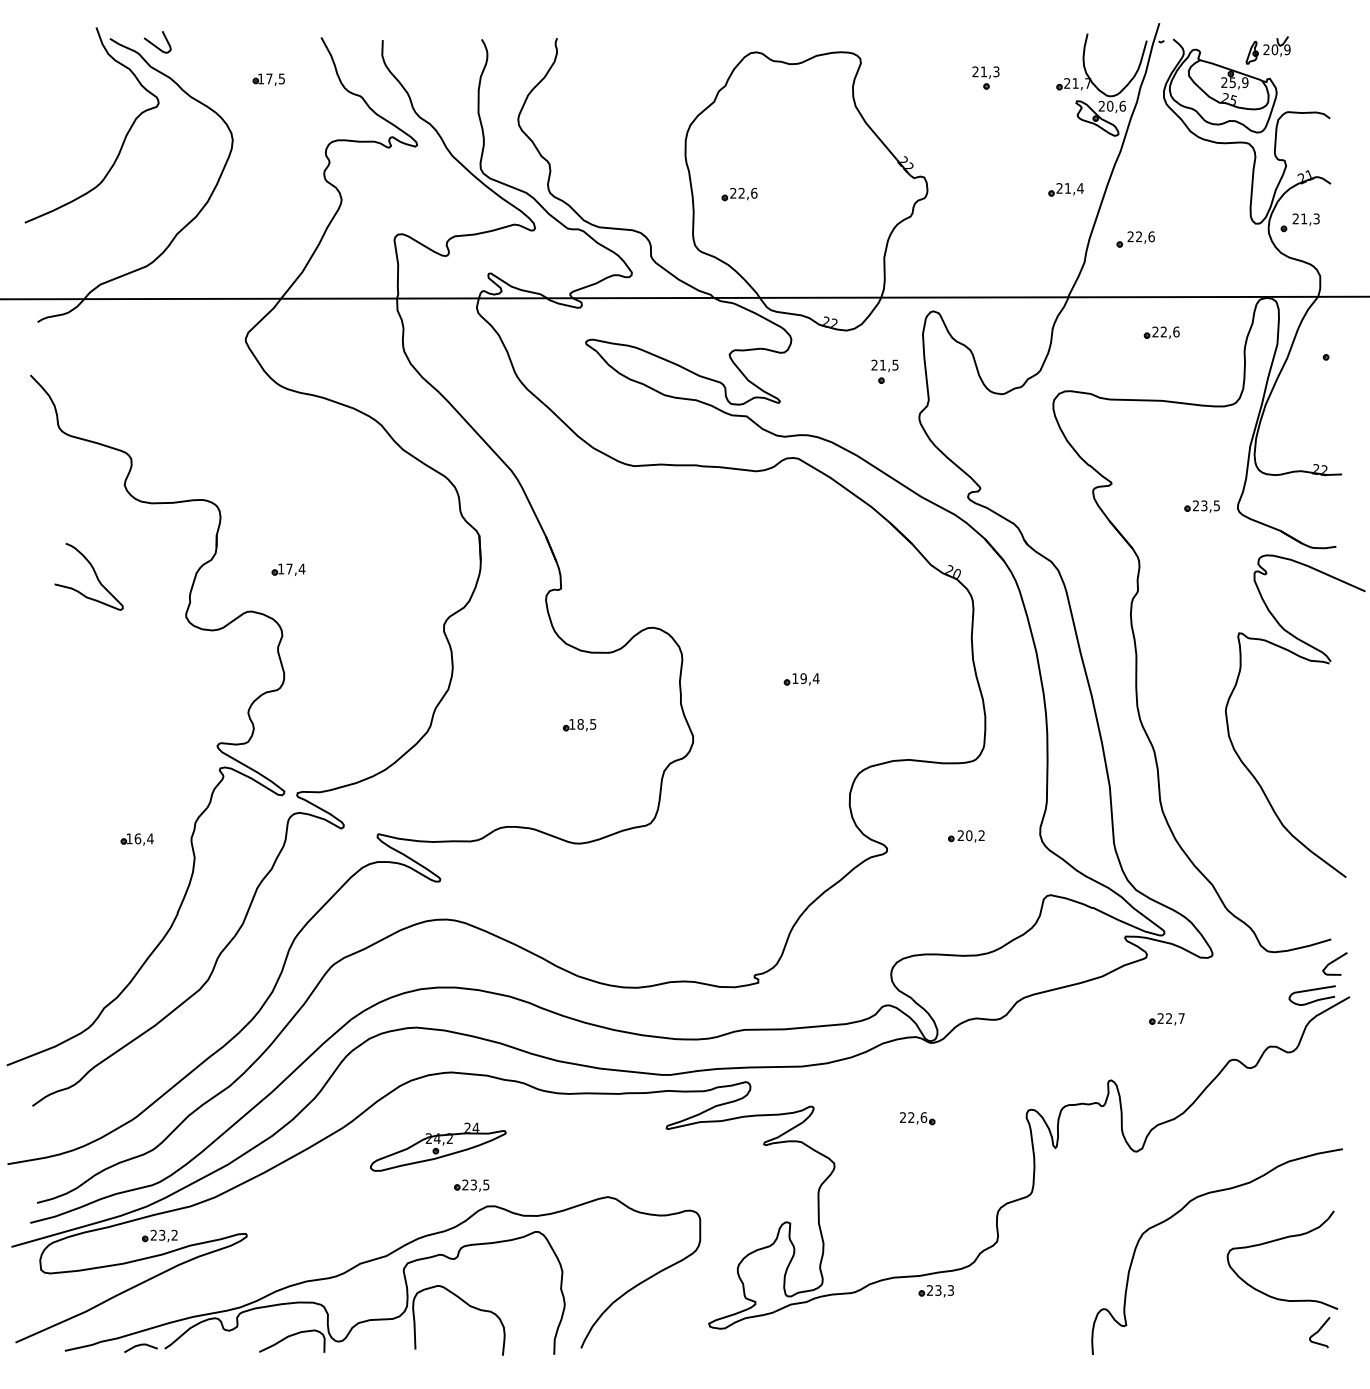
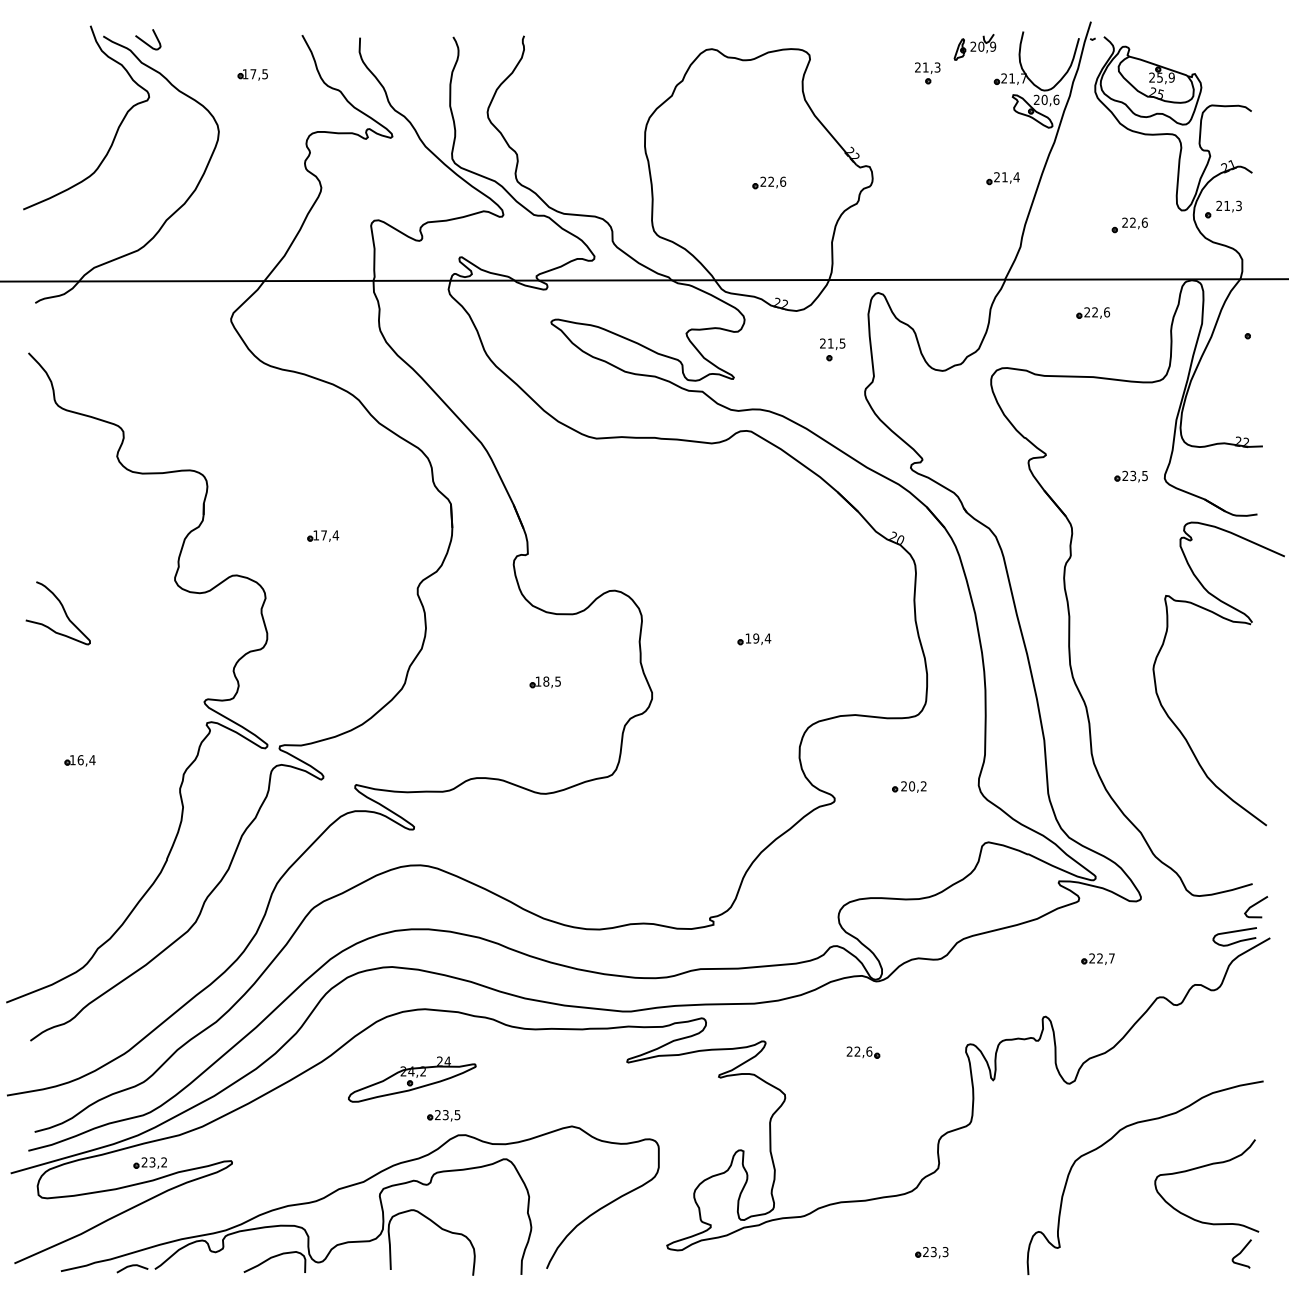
part: (1267, 50) -> (974, 47), moved
part: (739, 194) -> (769, 182), moved
part: (1135, 239) -> (1129, 225), moved
part: (288, 569) -> (323, 535), moved
curve: (94, 573) -> (63, 610), moved
part: (136, 839) -> (79, 760), moved
part: (935, 1291) -> (931, 1252), moved

